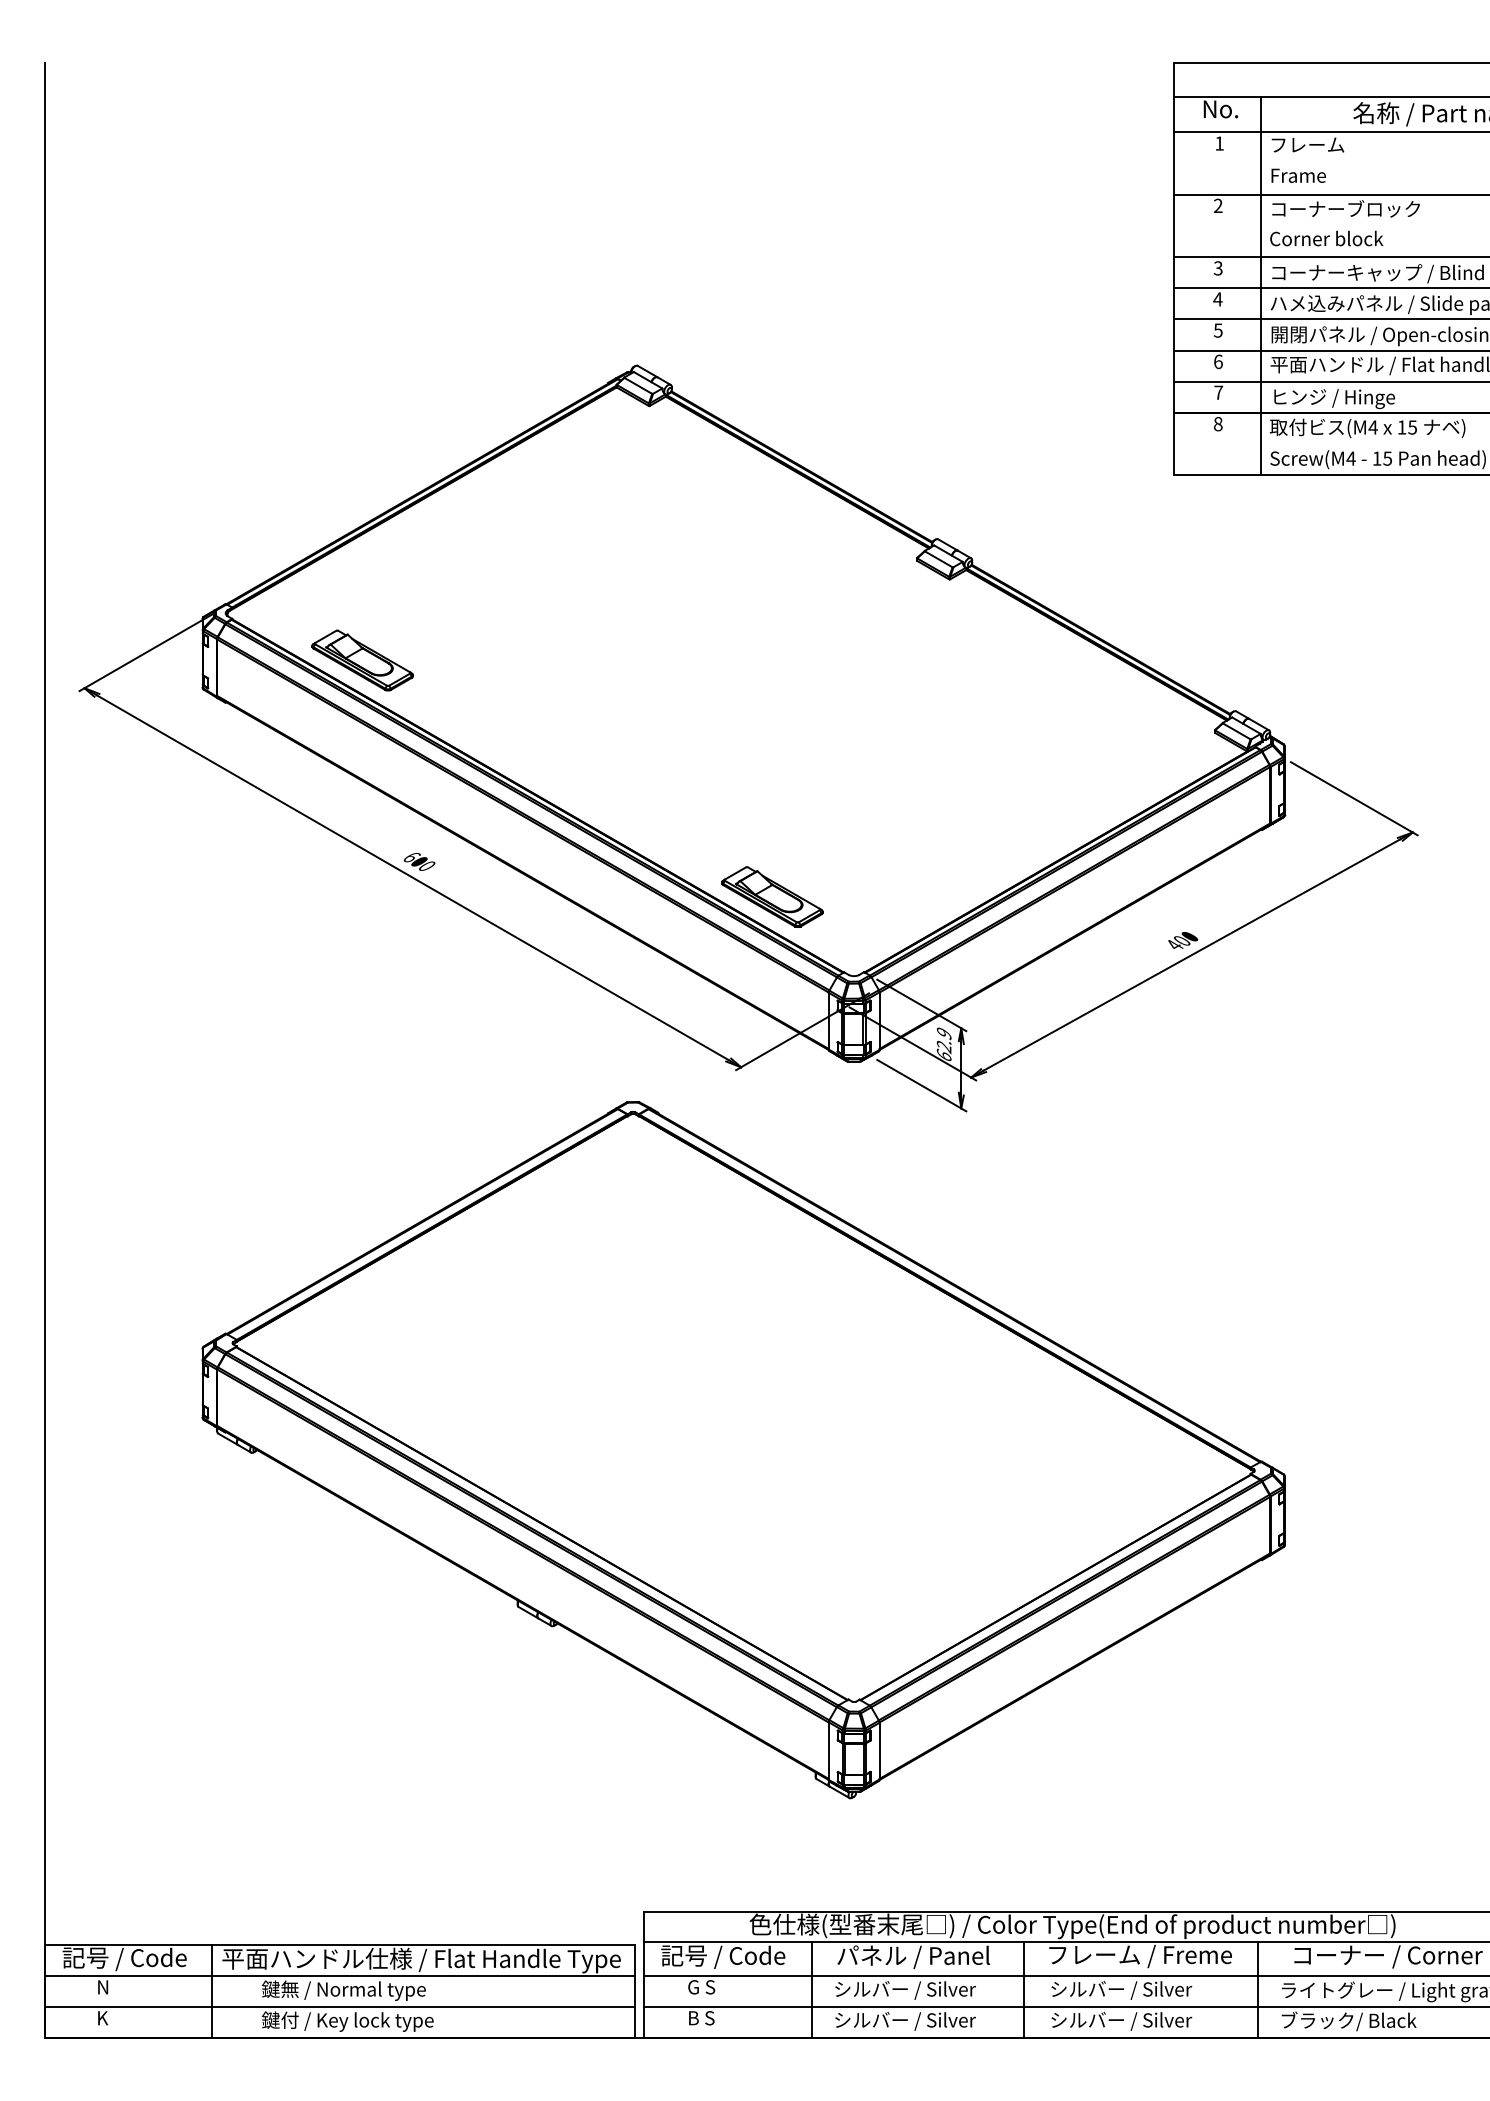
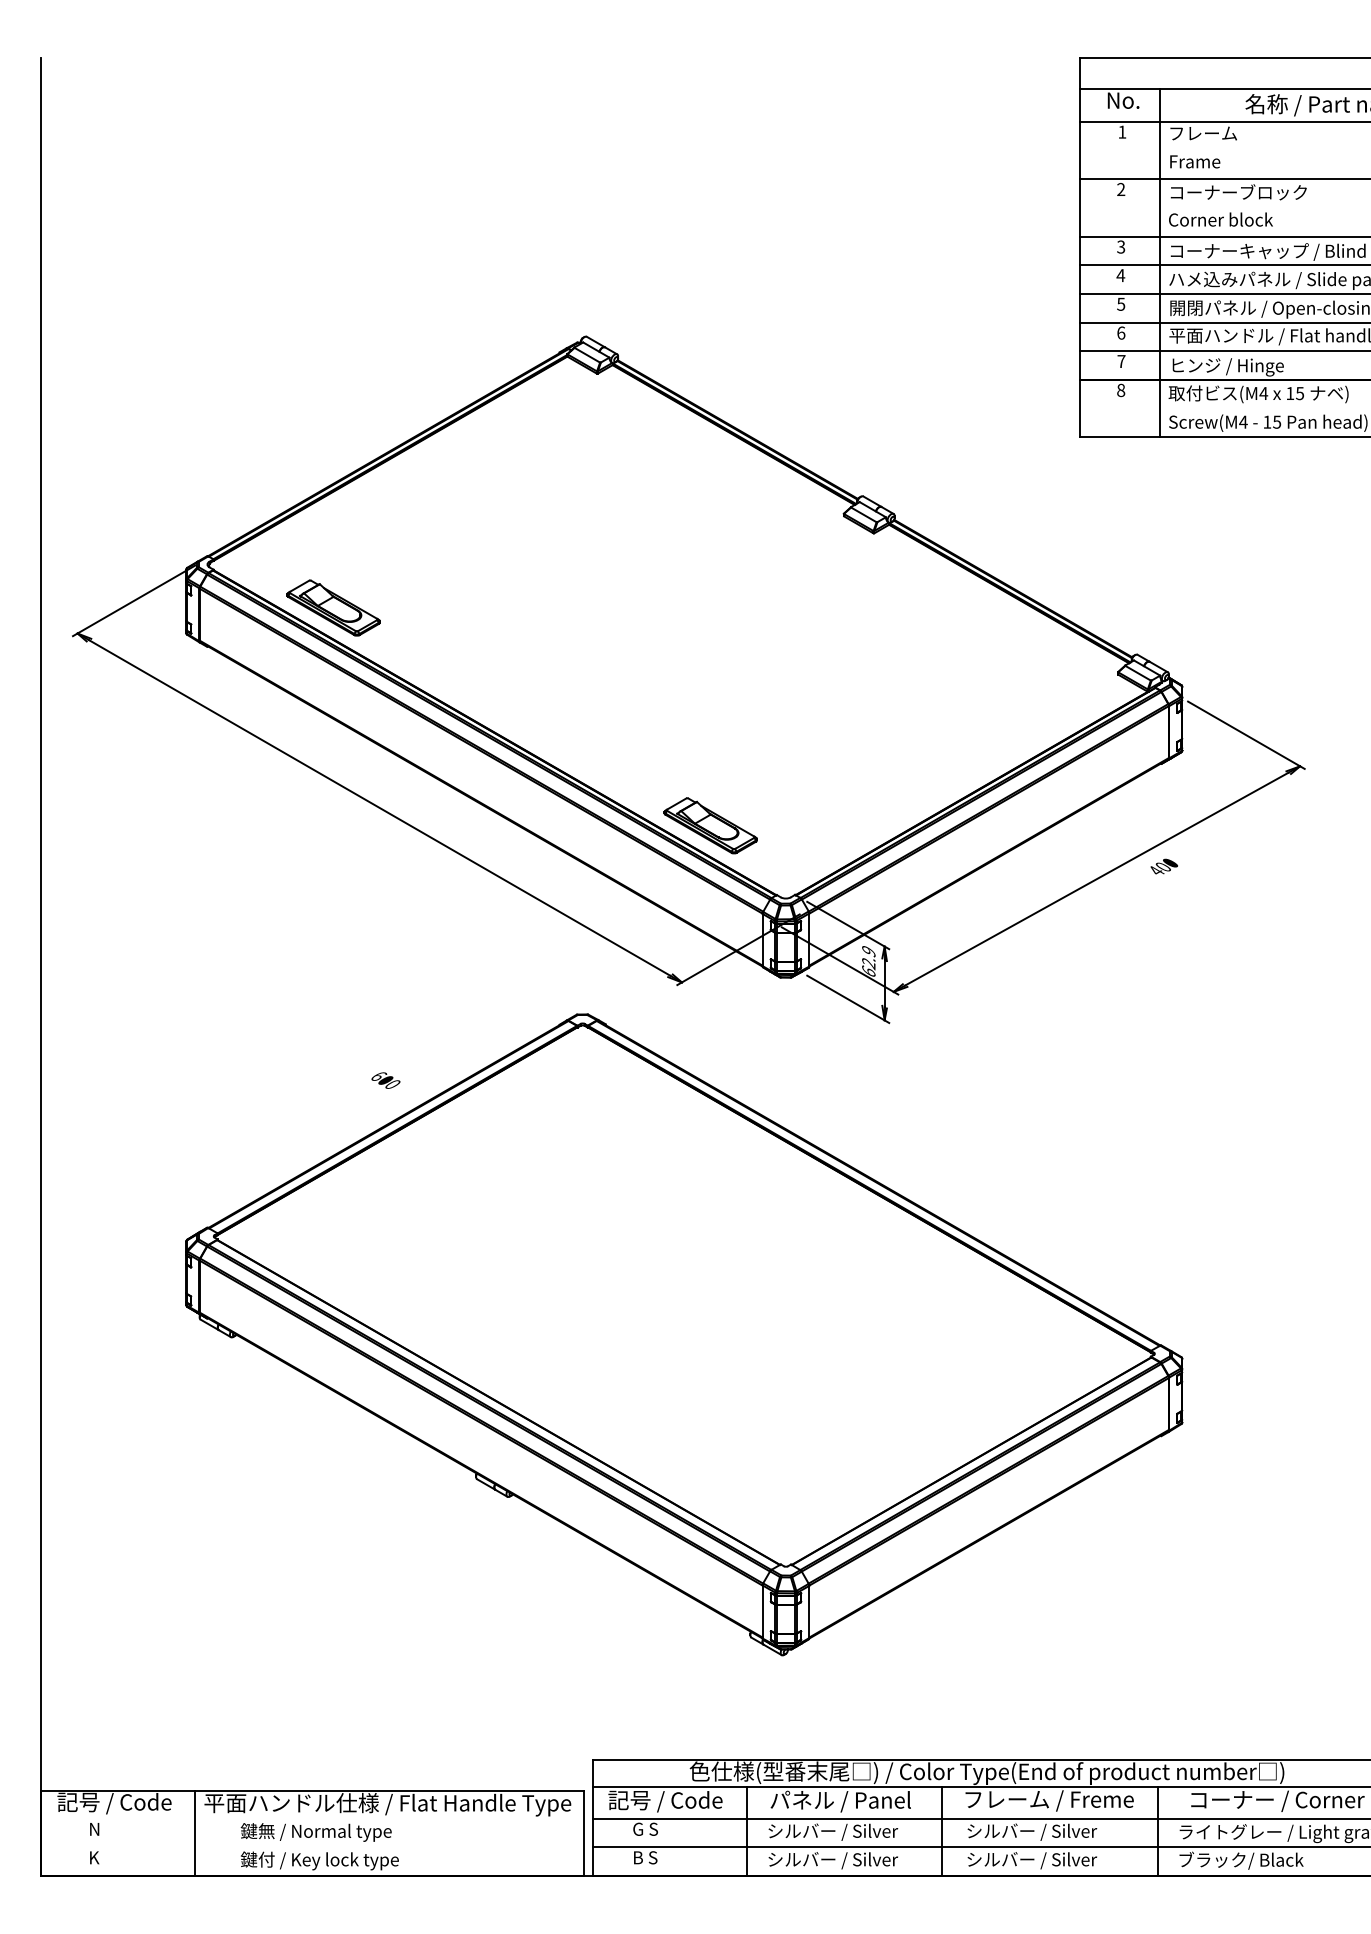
text: (419, 861) -> (385, 1080), moved
text: (1183, 940) -> (1164, 866), moved
line: (339, 1976) -> (312, 1819), removed
line: (339, 2007) -> (312, 1847), removed

